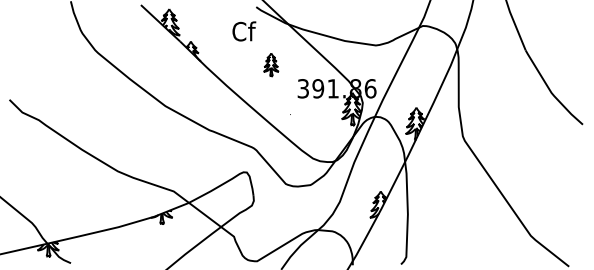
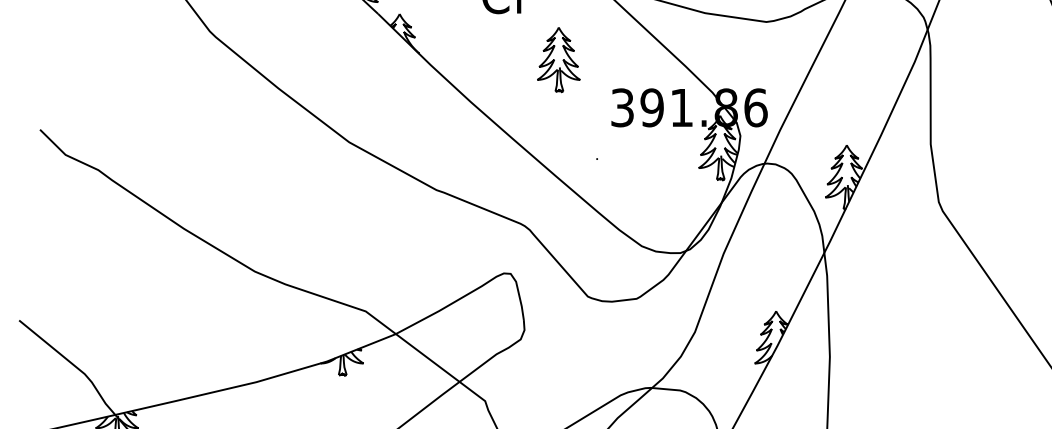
part: (271, 64) -> (559, 59), size x1.43

